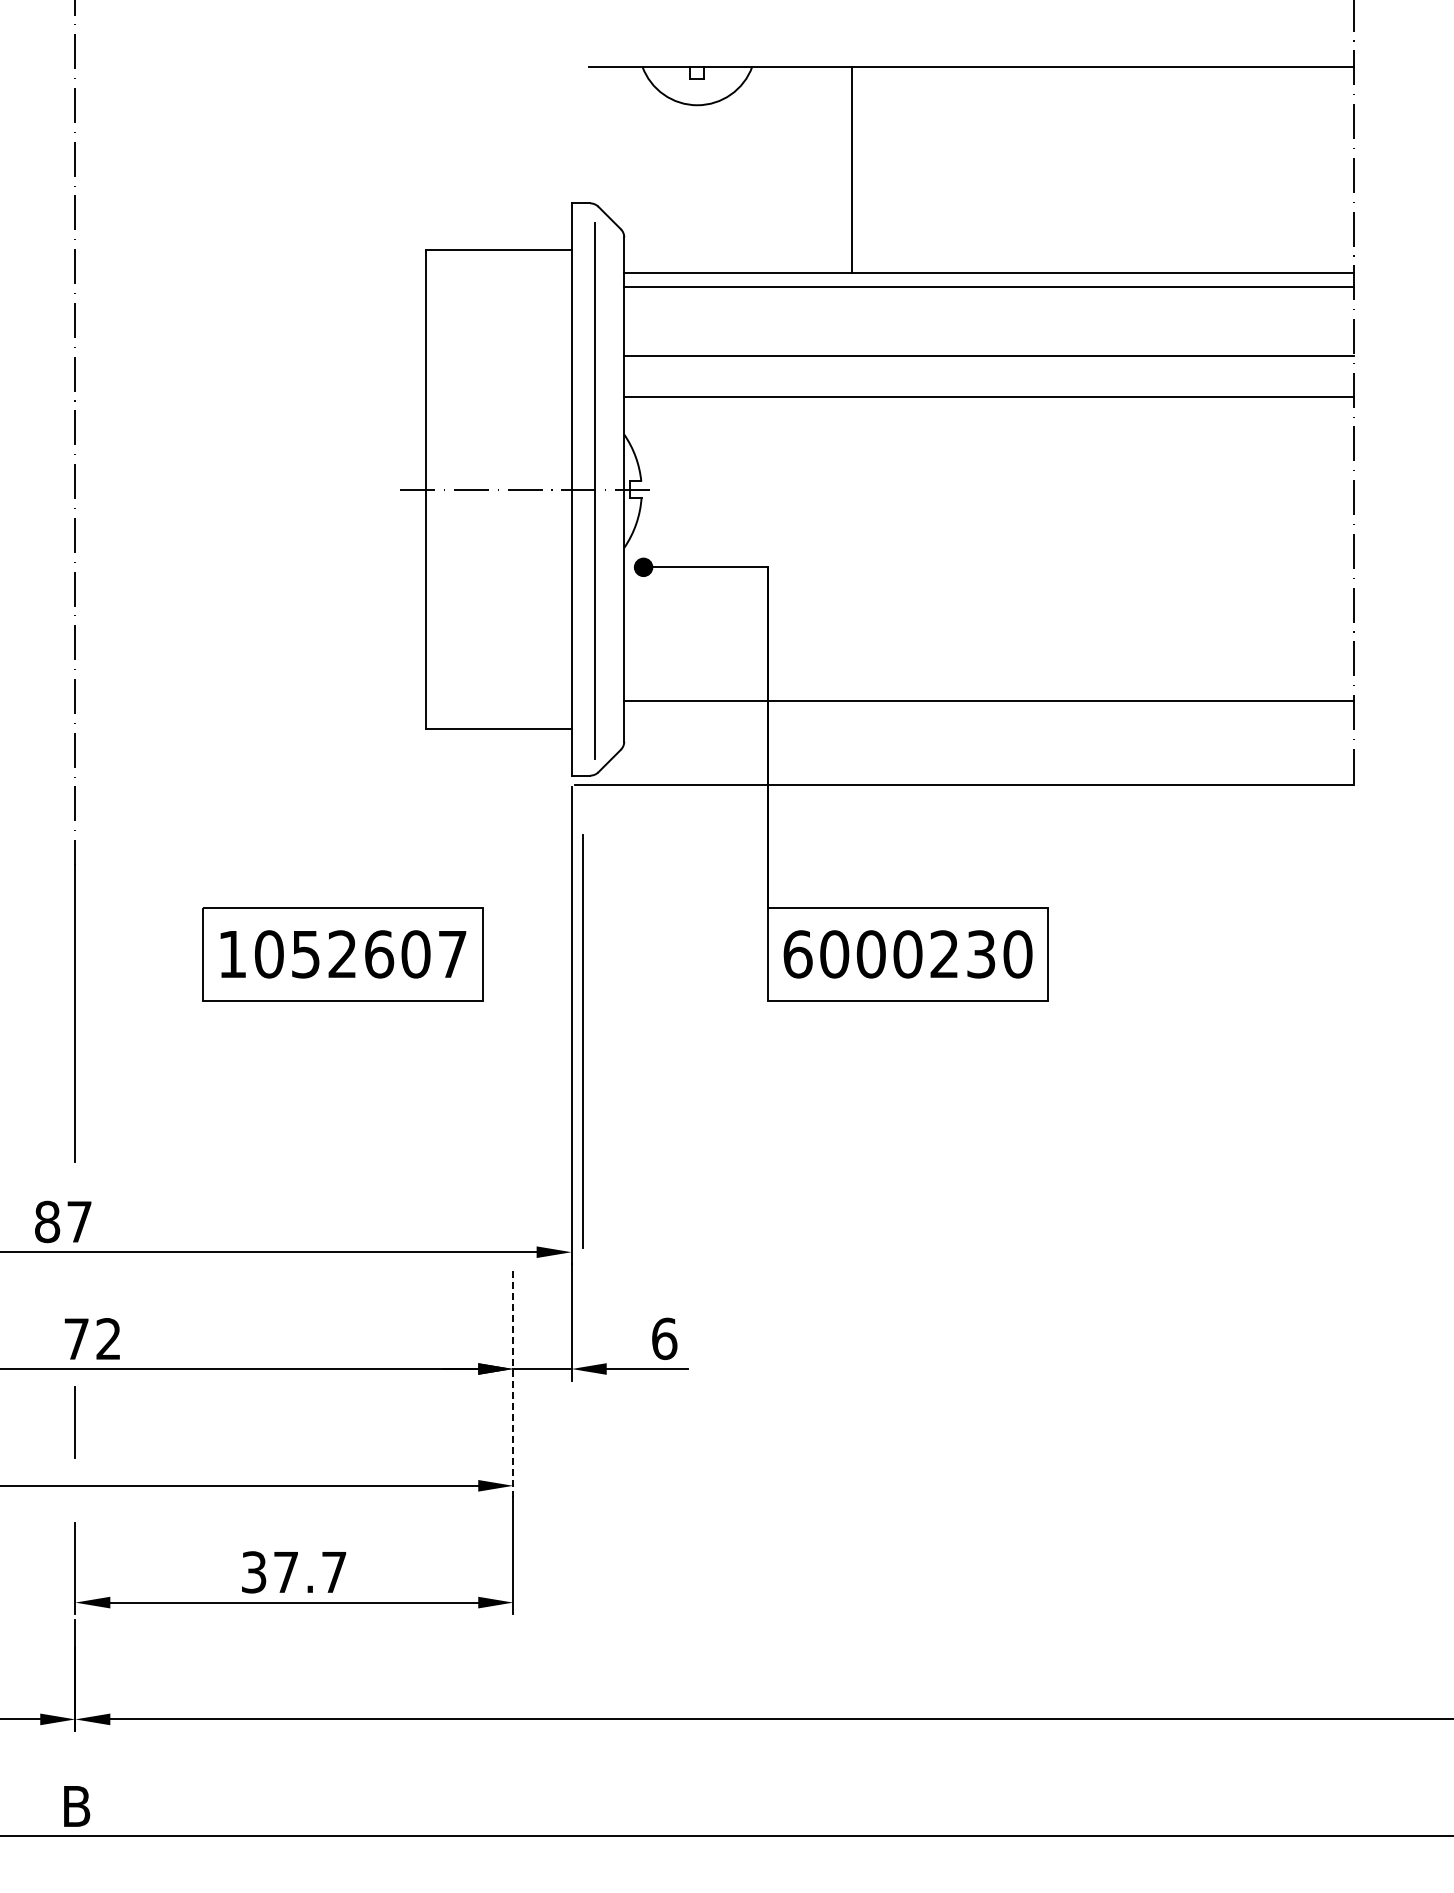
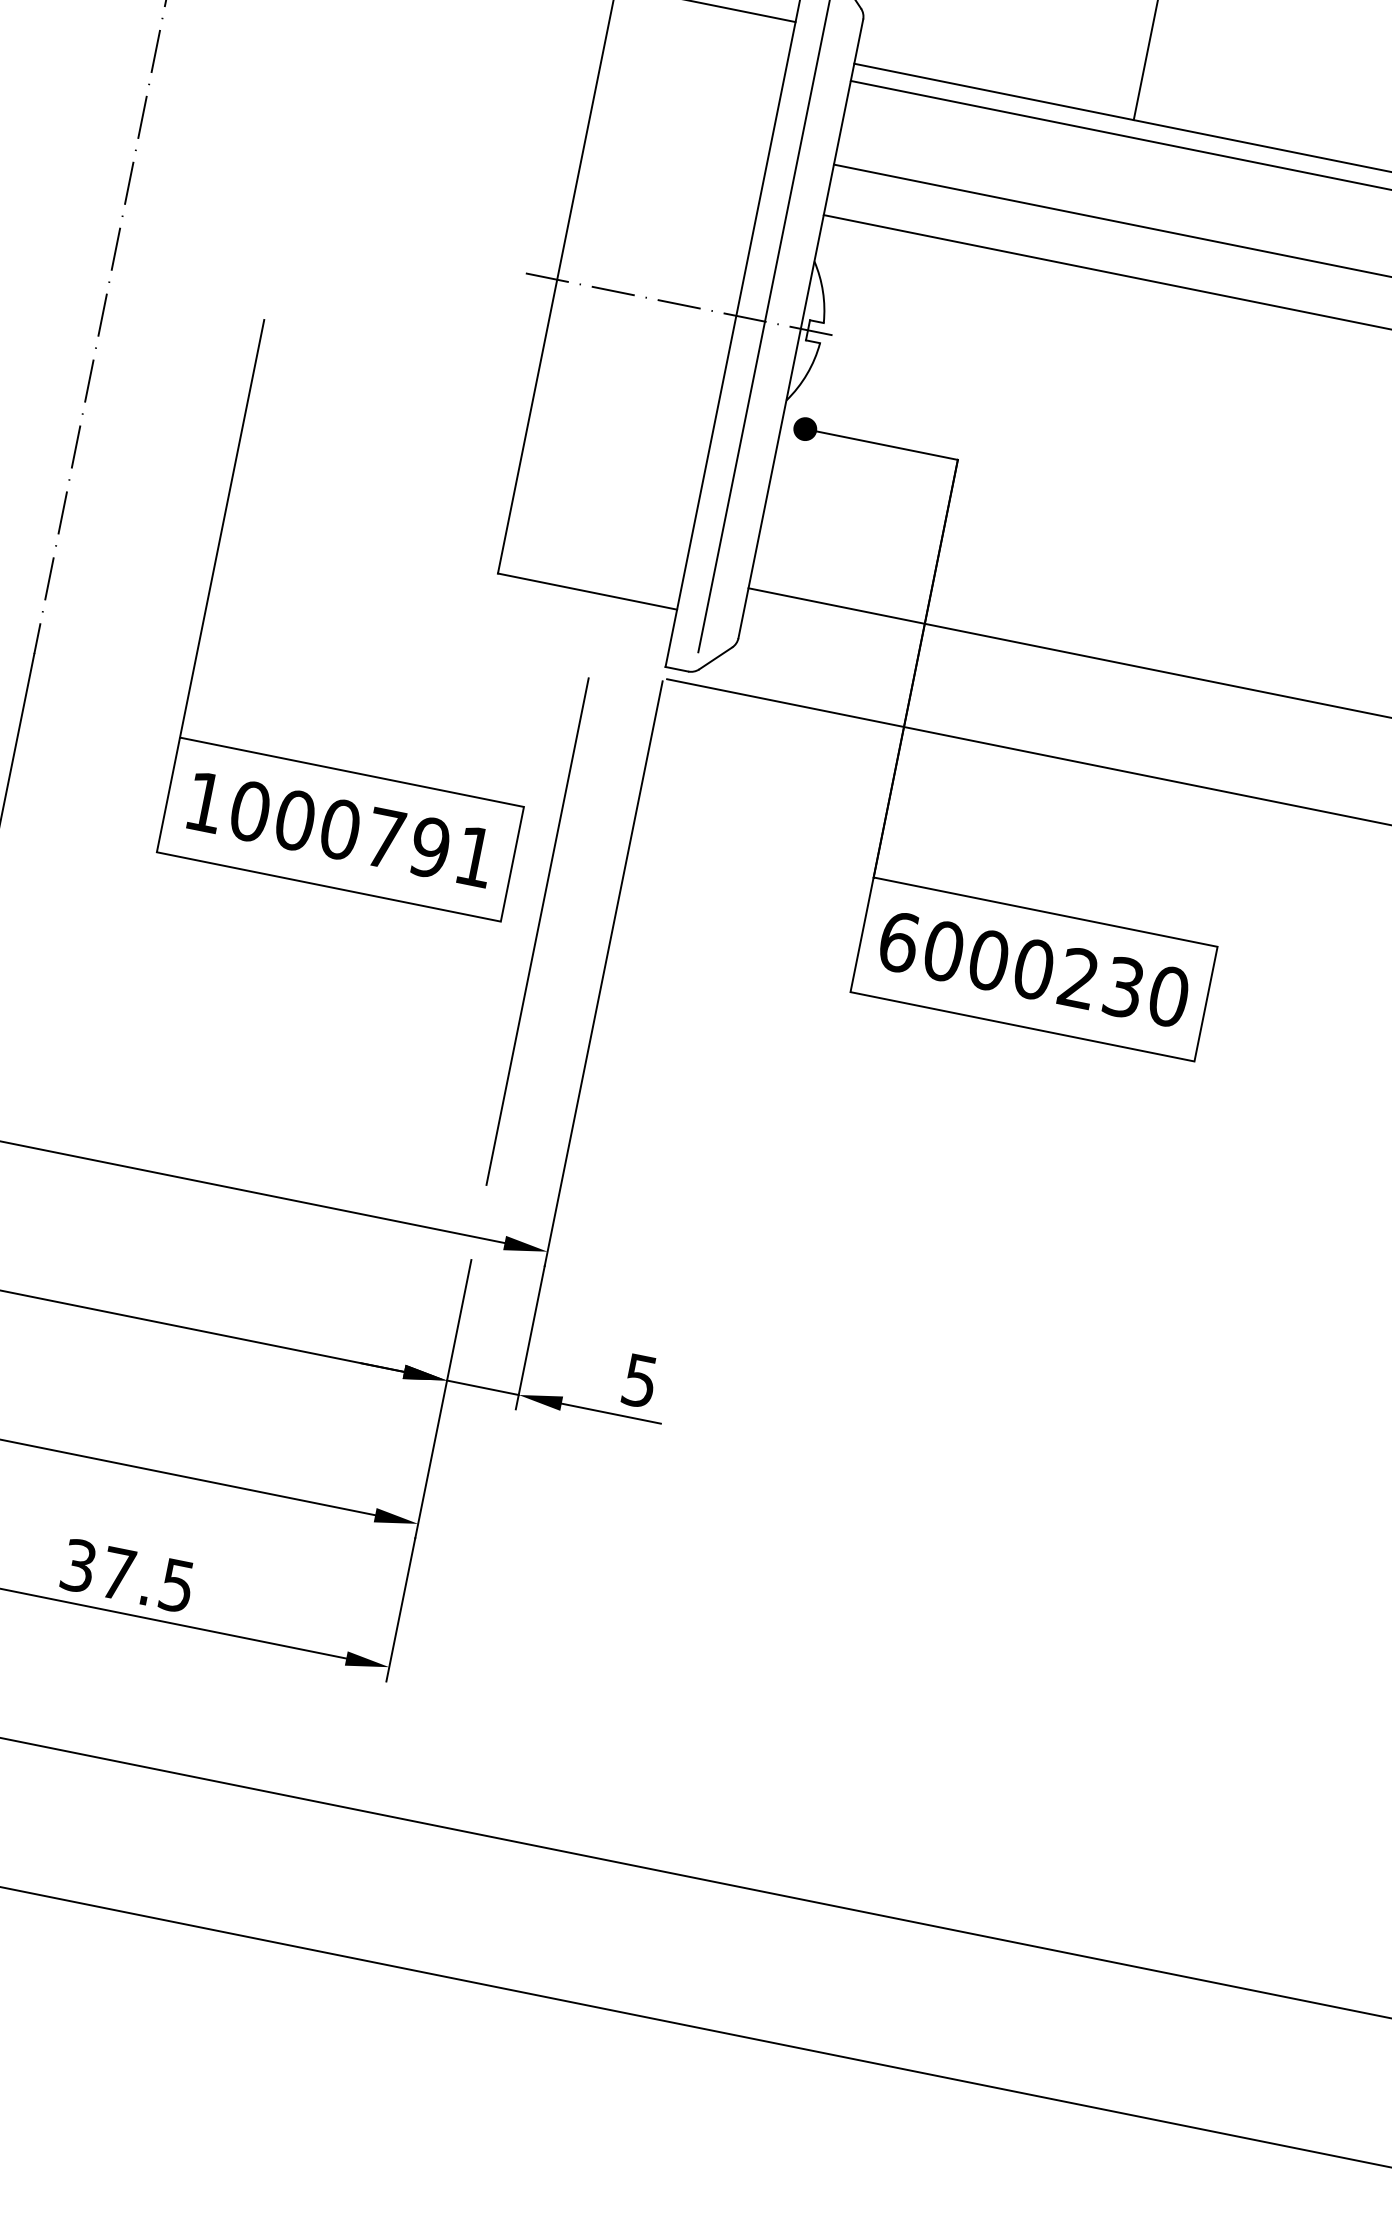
line: (202, 737) -> (221, 528), added
text: (378, 954) -> (384, 838), 1052607 -> 1000791
line: (582, 1041) -> (536, 931), moved
text: (664, 1338) -> (640, 1380), 6 -> 5
line: (513, 1384) -> (443, 1399), dashed -> solid
text: (334, 1572) -> (177, 1586), 37.7 -> 37.5

